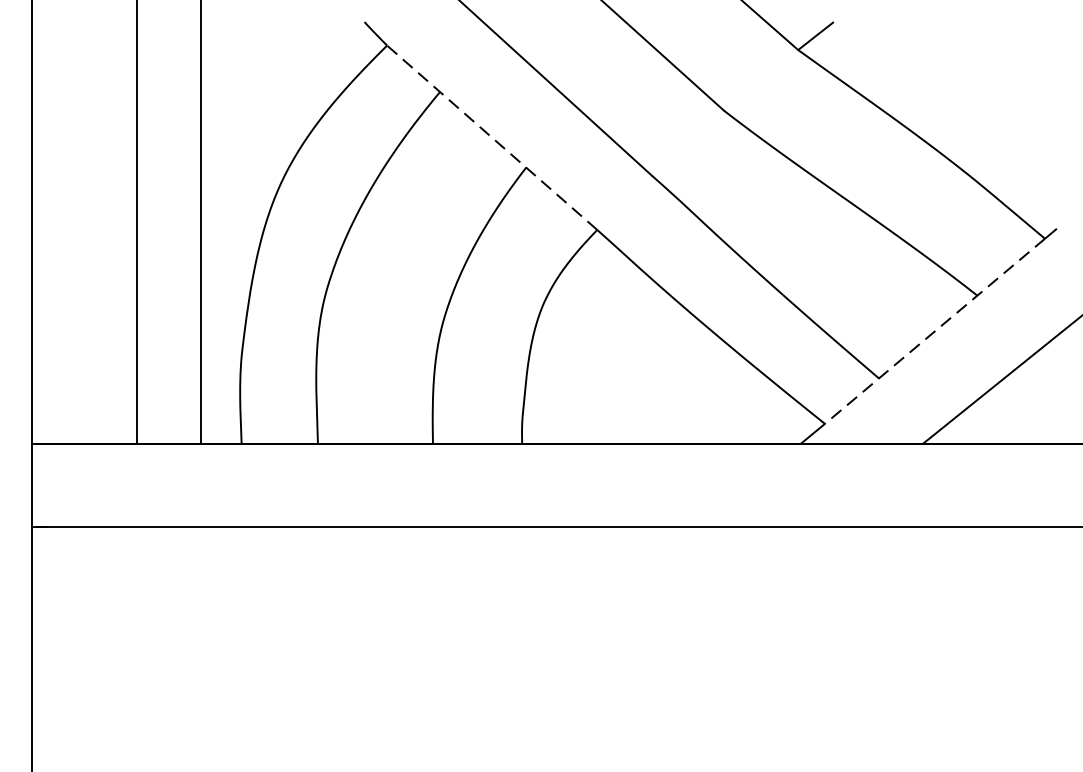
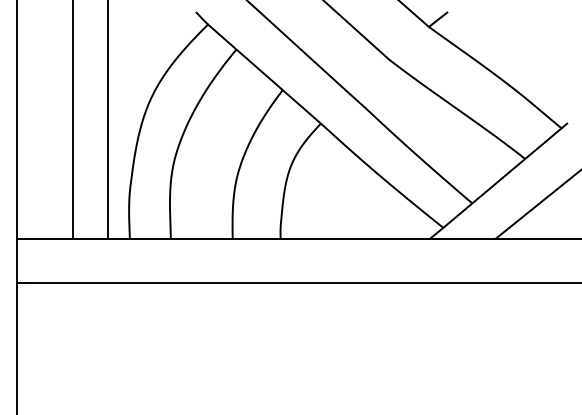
line: (492, 136) -> (264, 73), dashed -> solid
line: (935, 332) -> (502, 178), dashed -> solid

